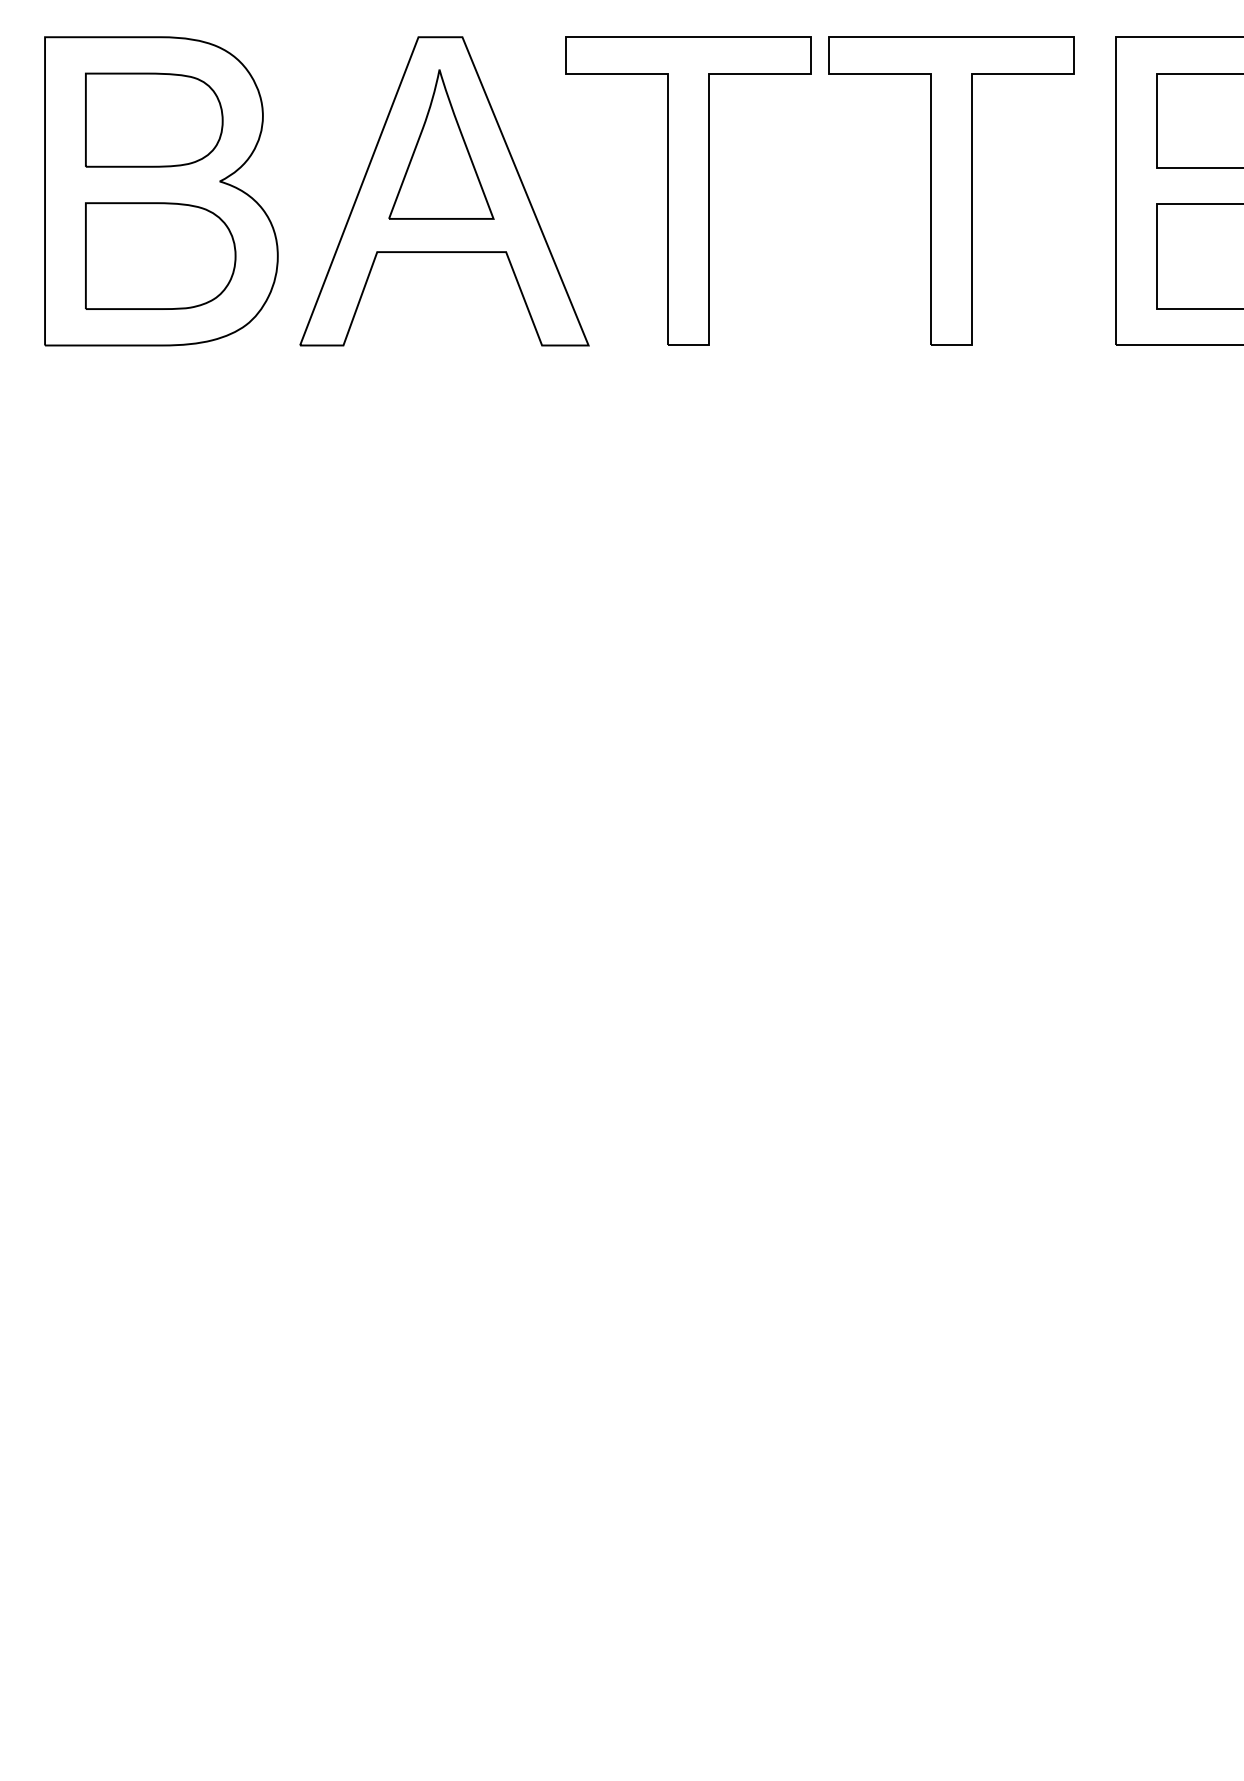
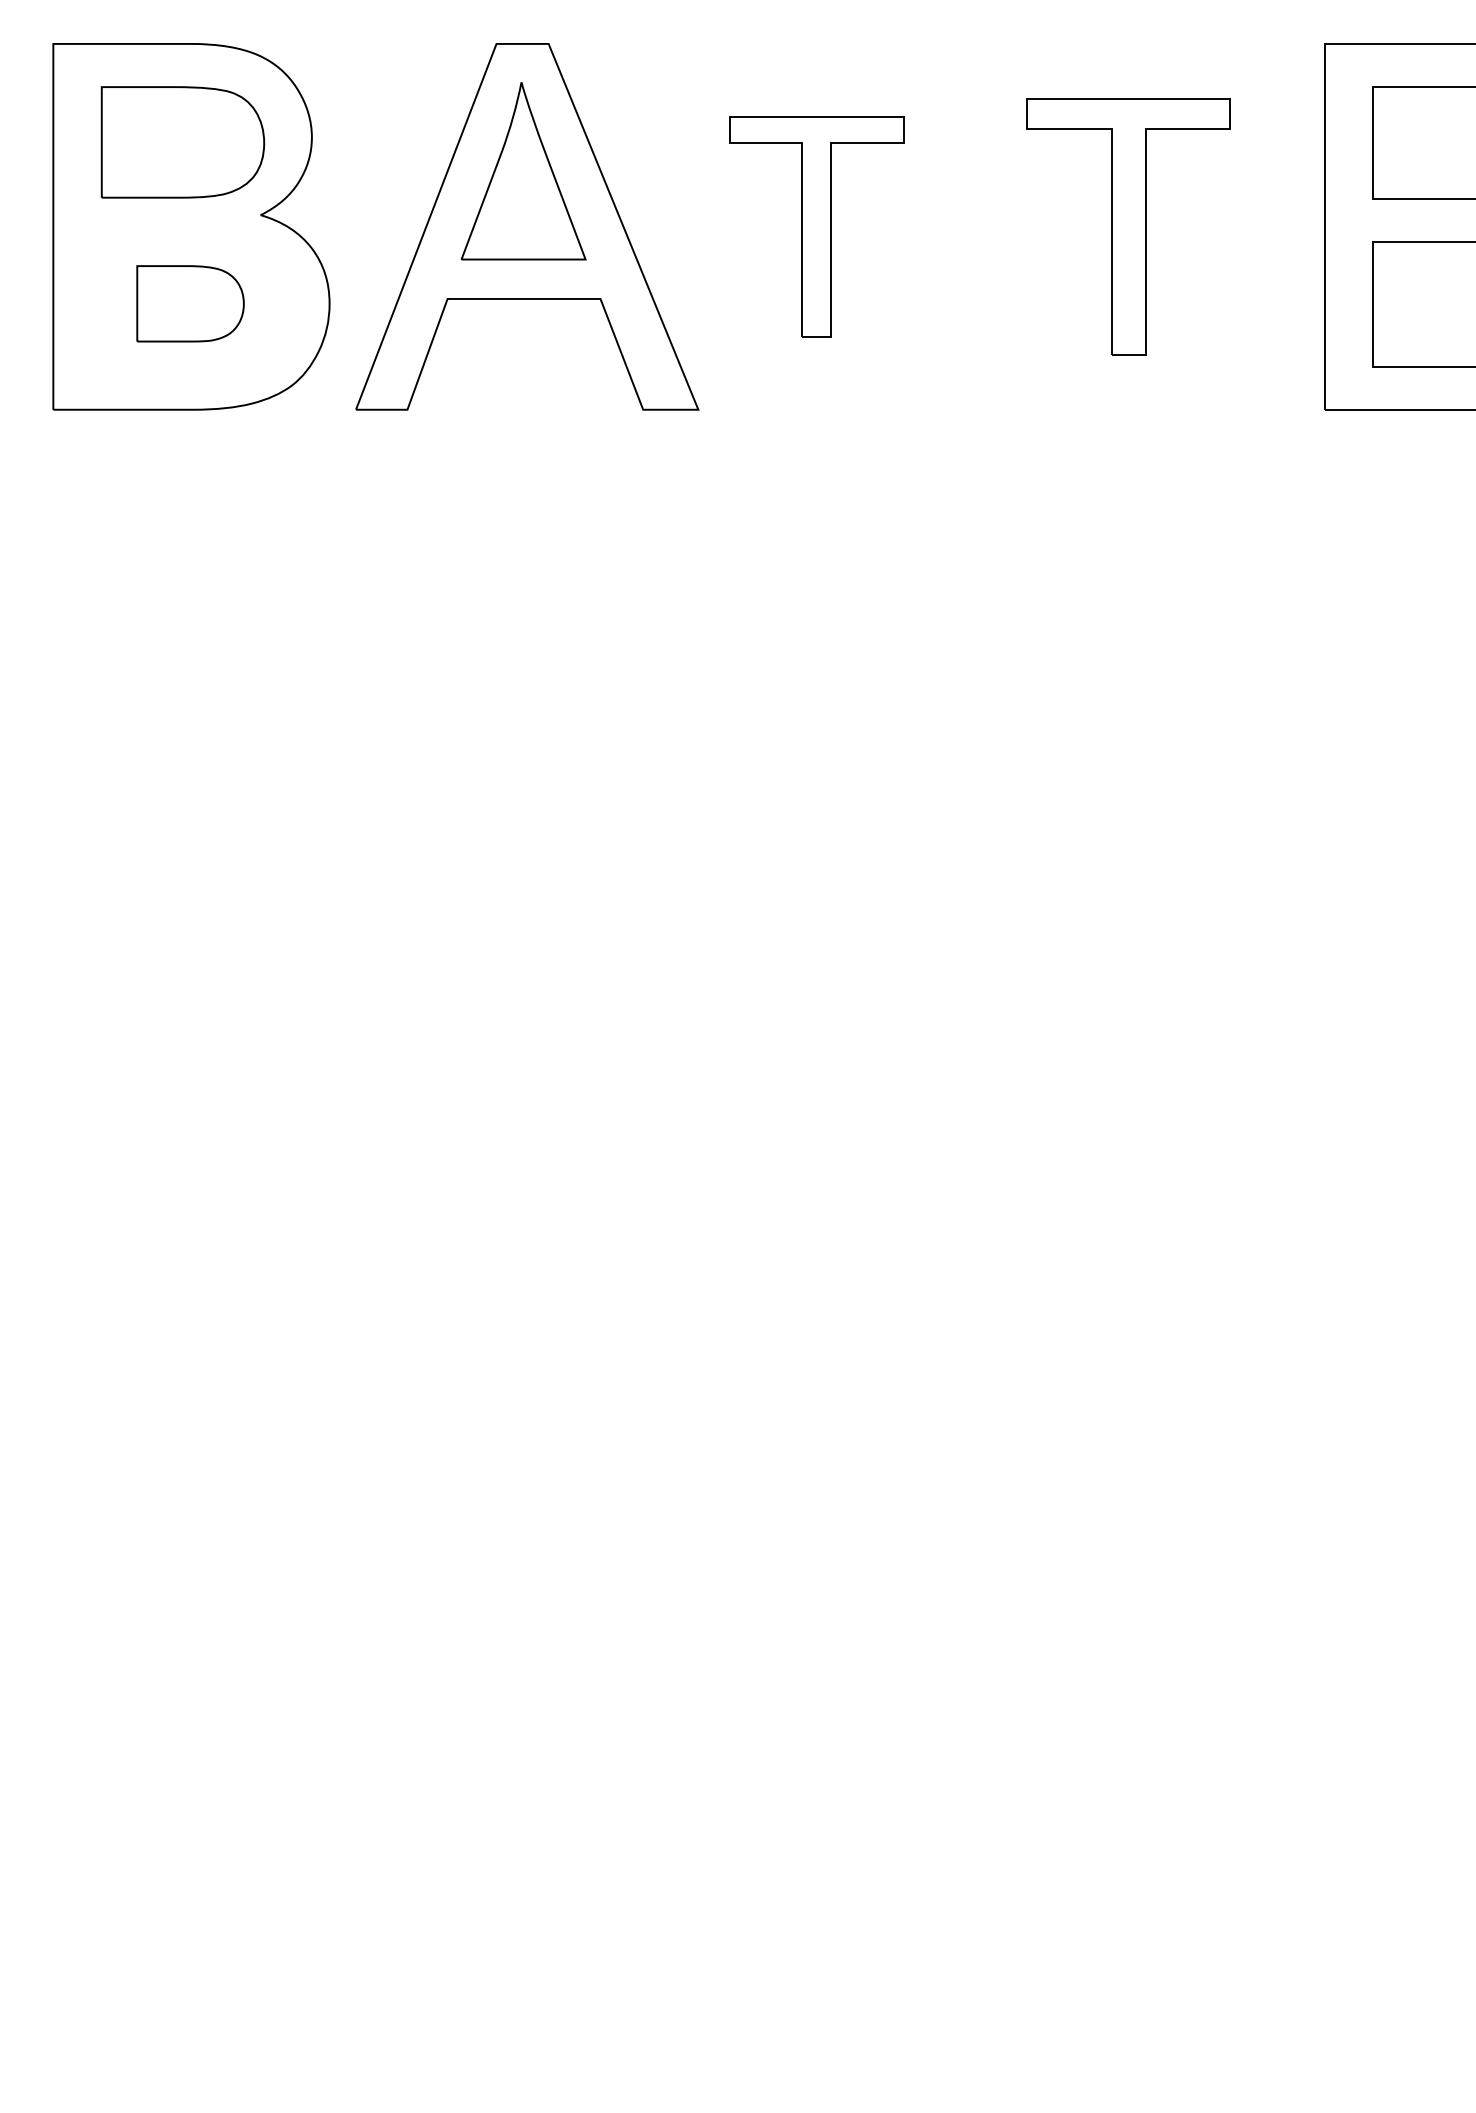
part: (688, 191) -> (816, 226), size x0.6
part: (951, 191) -> (1128, 226), size x0.7
part: (160, 255) -> (190, 303), size x0.6

